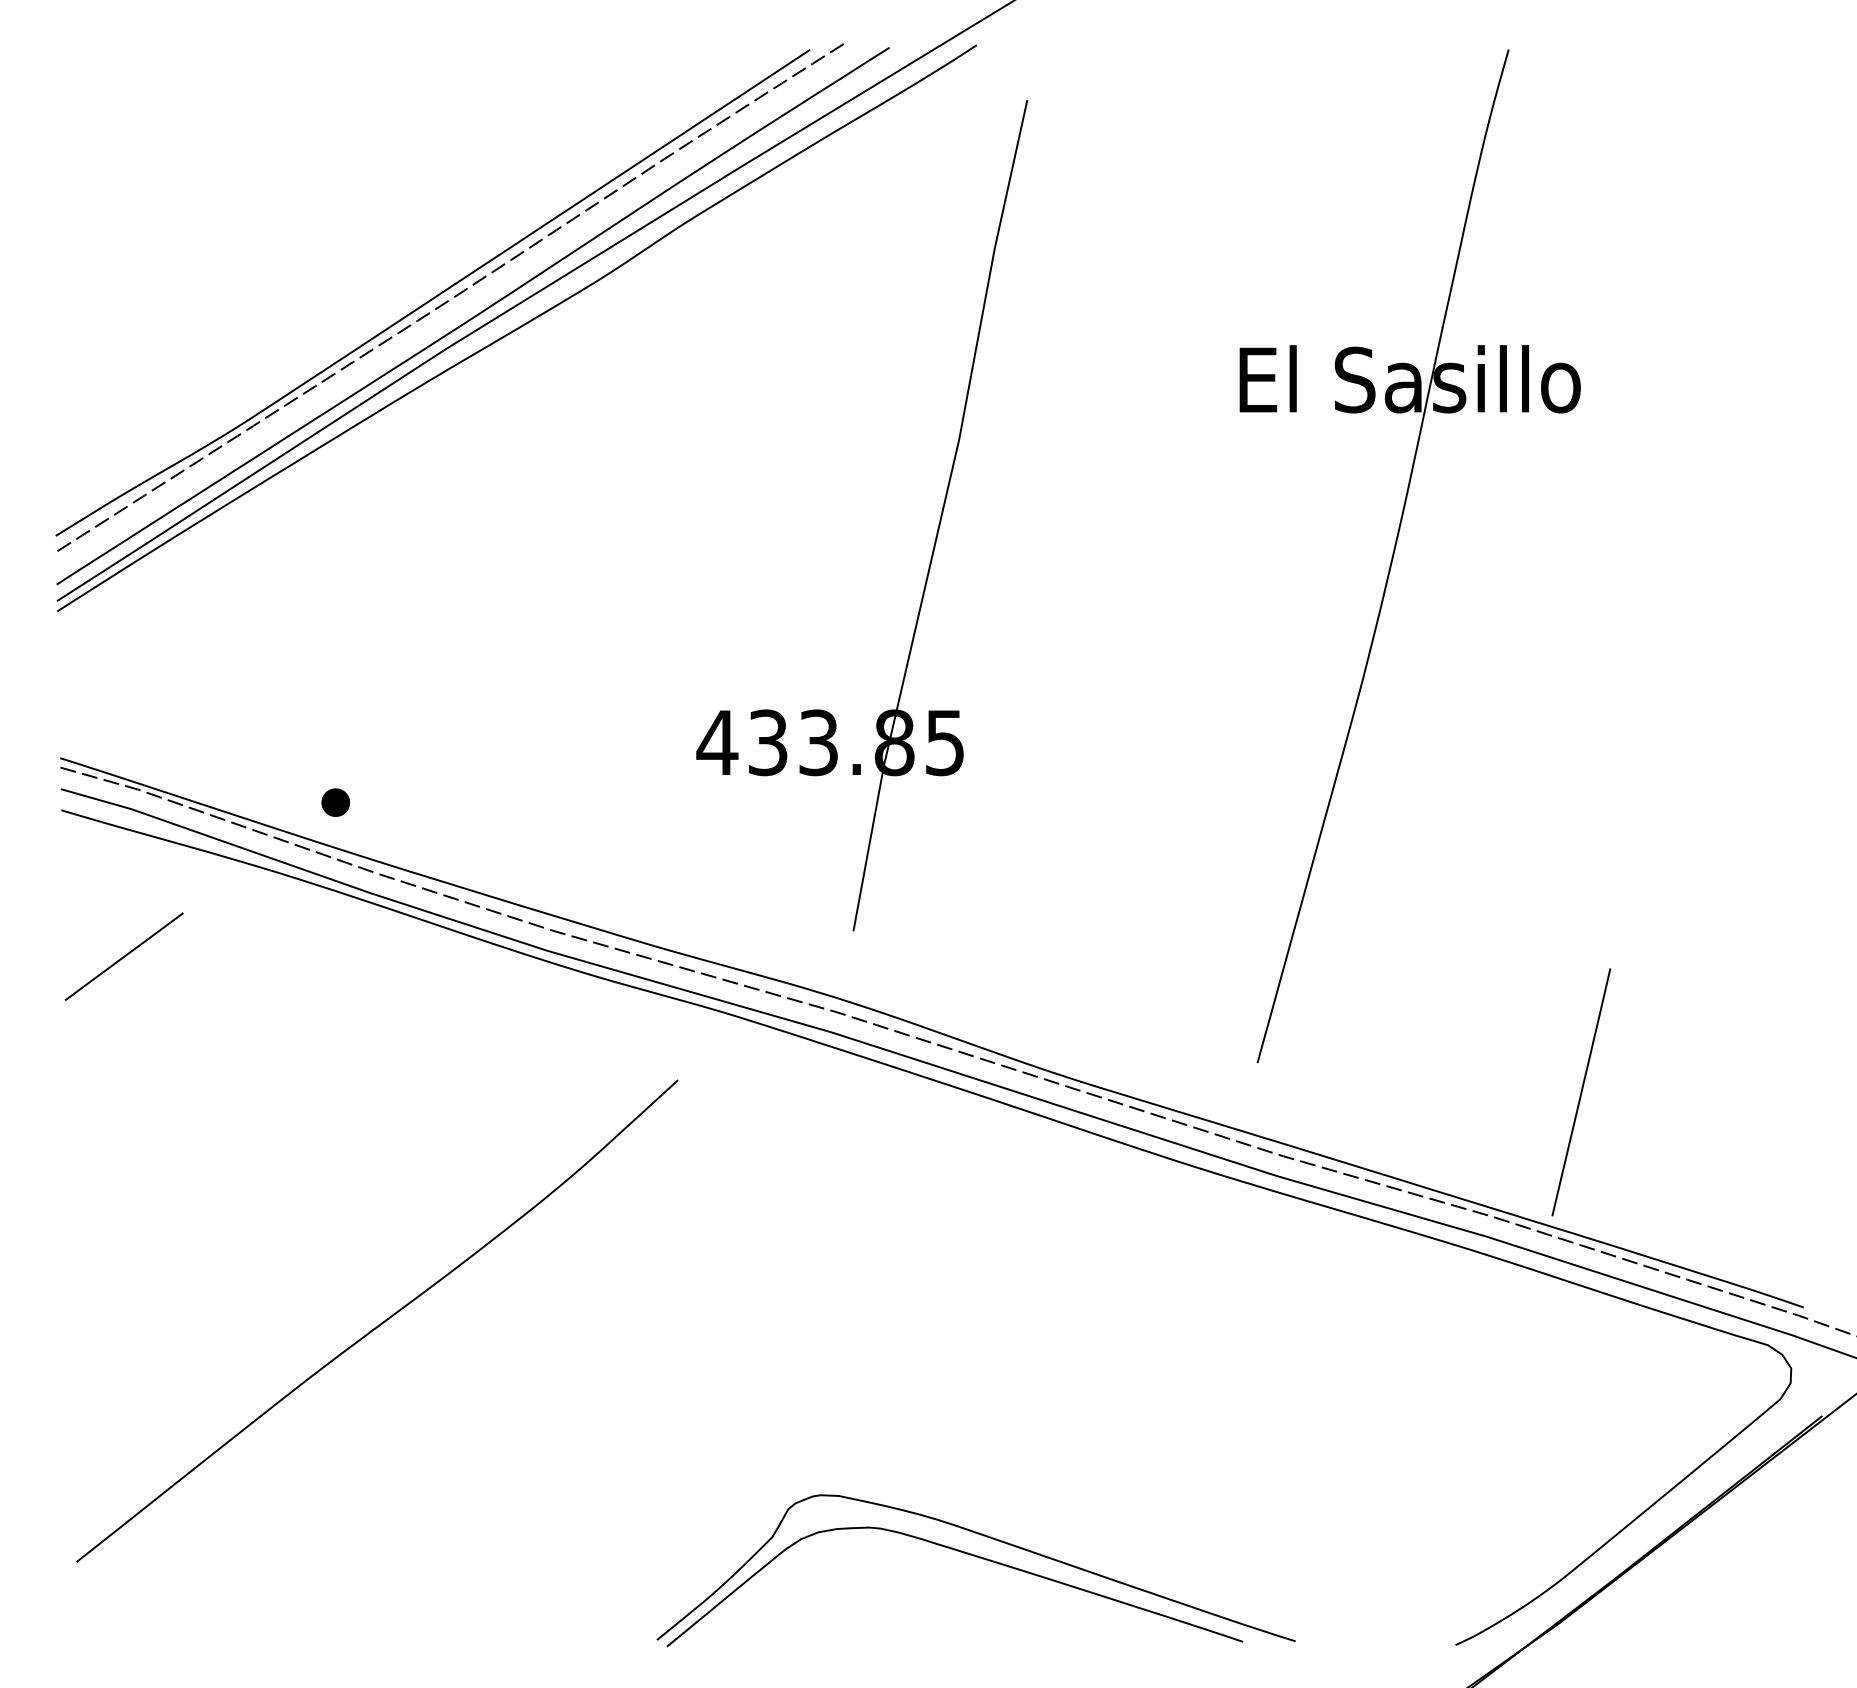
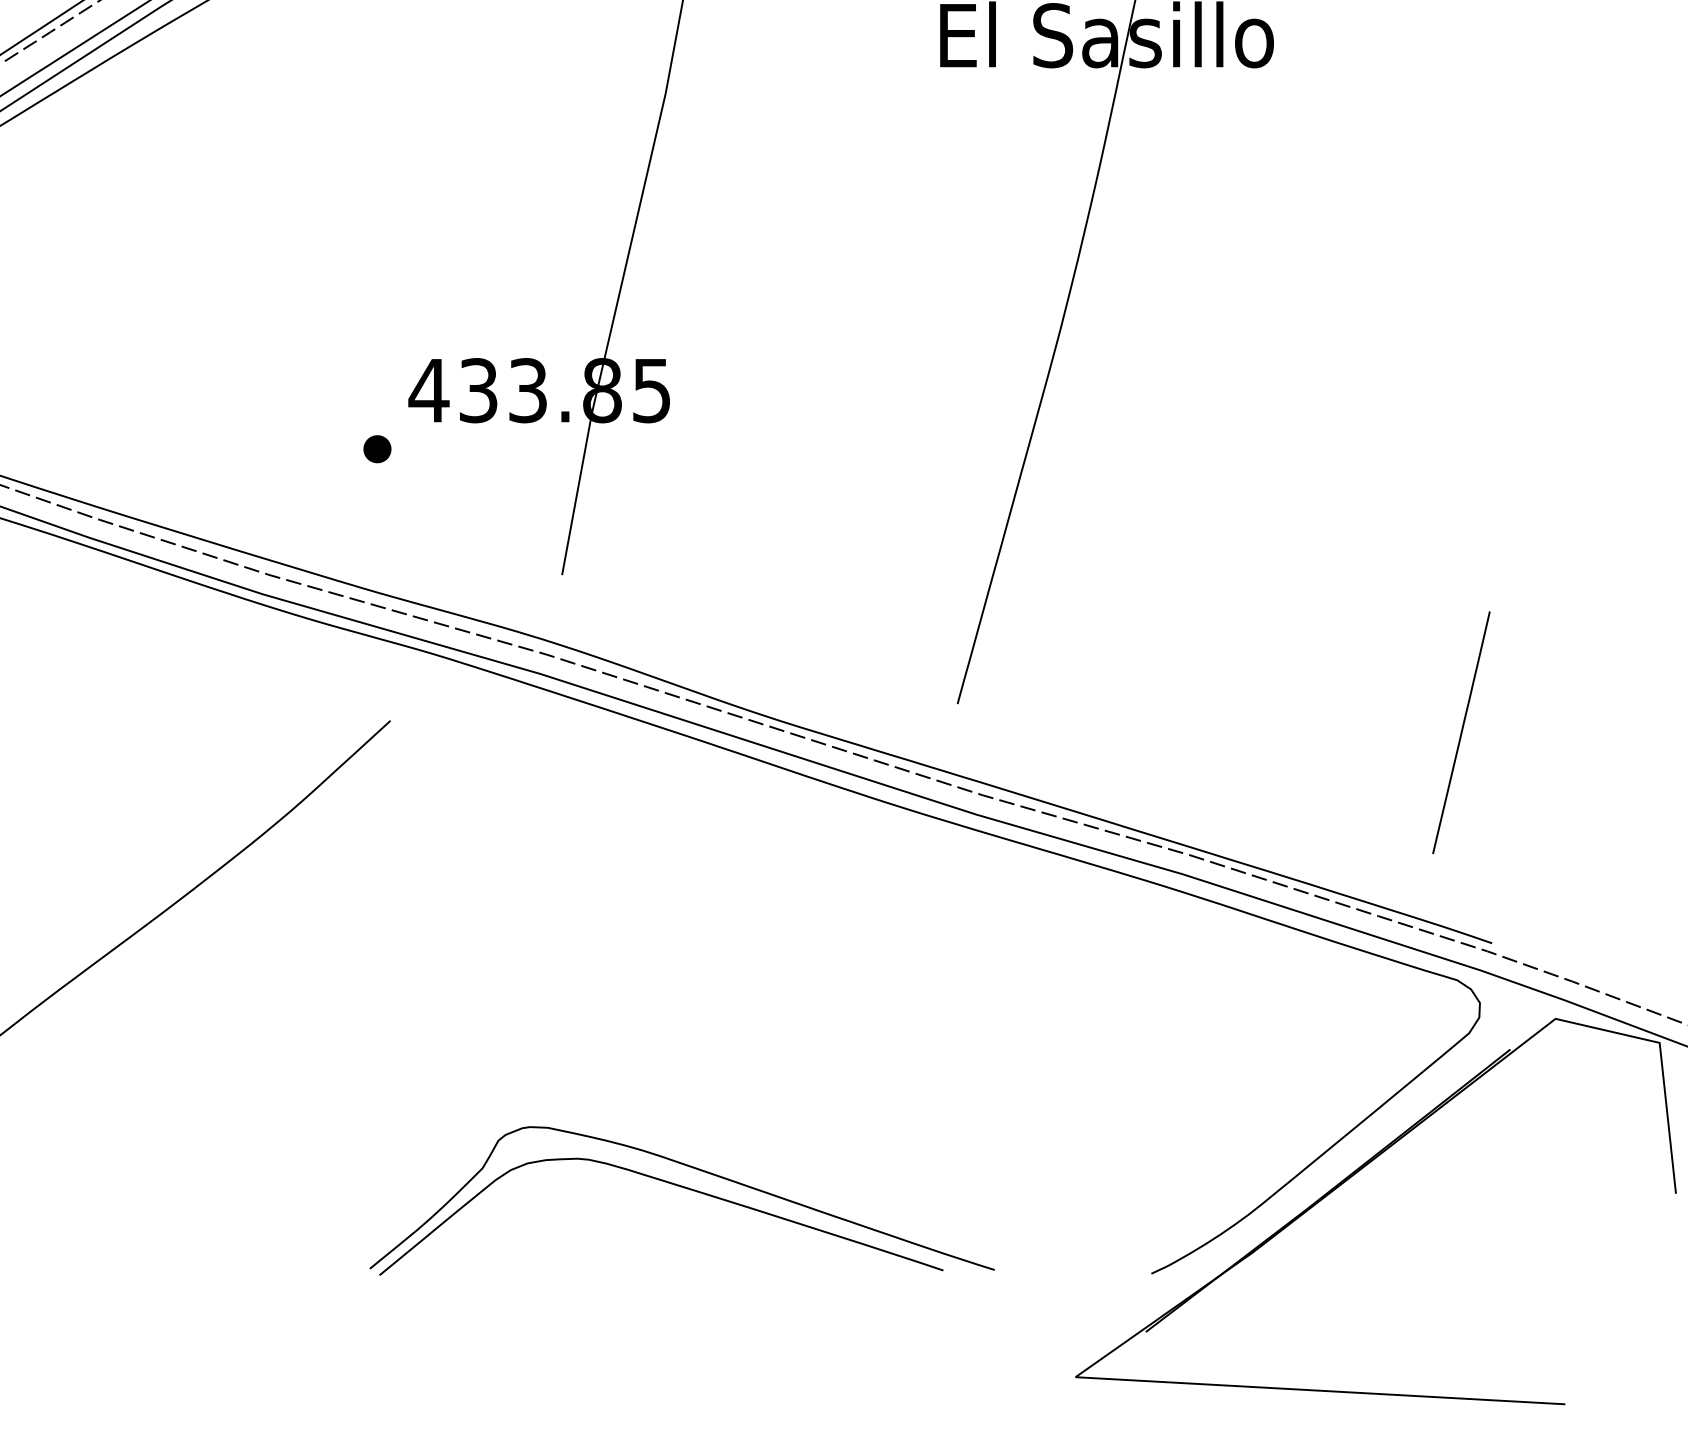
part: (335, 802) -> (377, 449), moved
line: (1581, 1092) -> (1461, 732), moved

